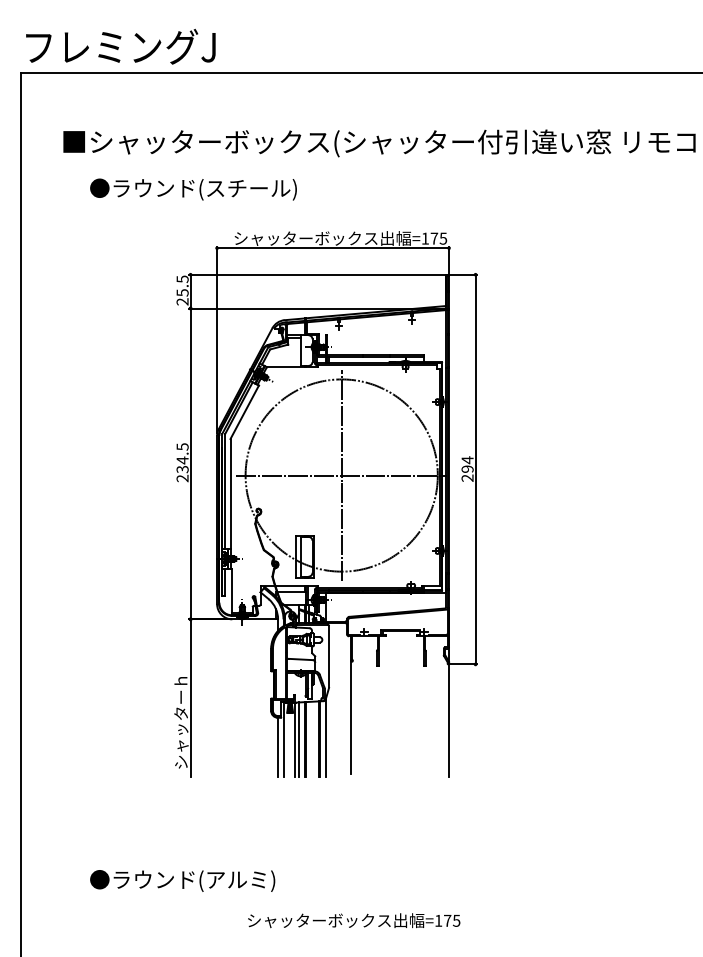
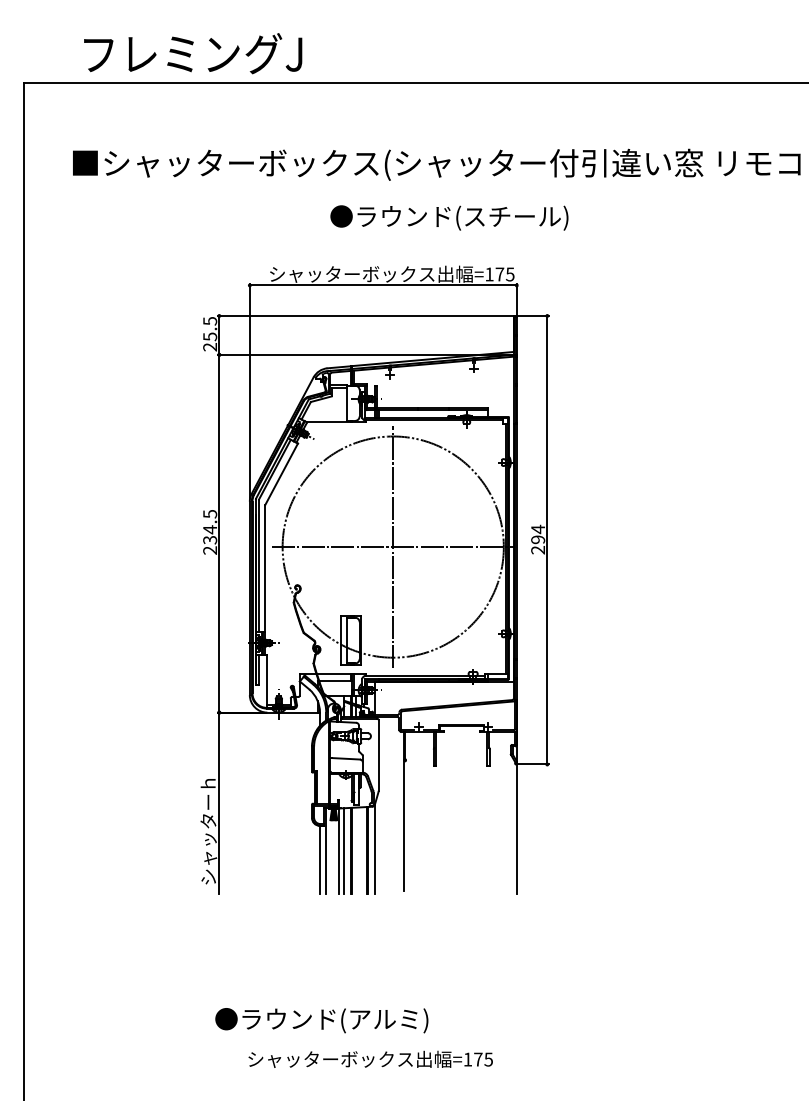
text: (120, 46) -> (192, 53), moved
text: (193, 189) -> (449, 217), moved
text: (182, 880) -> (321, 1020), moved
text: (354, 920) -> (371, 1059), moved

